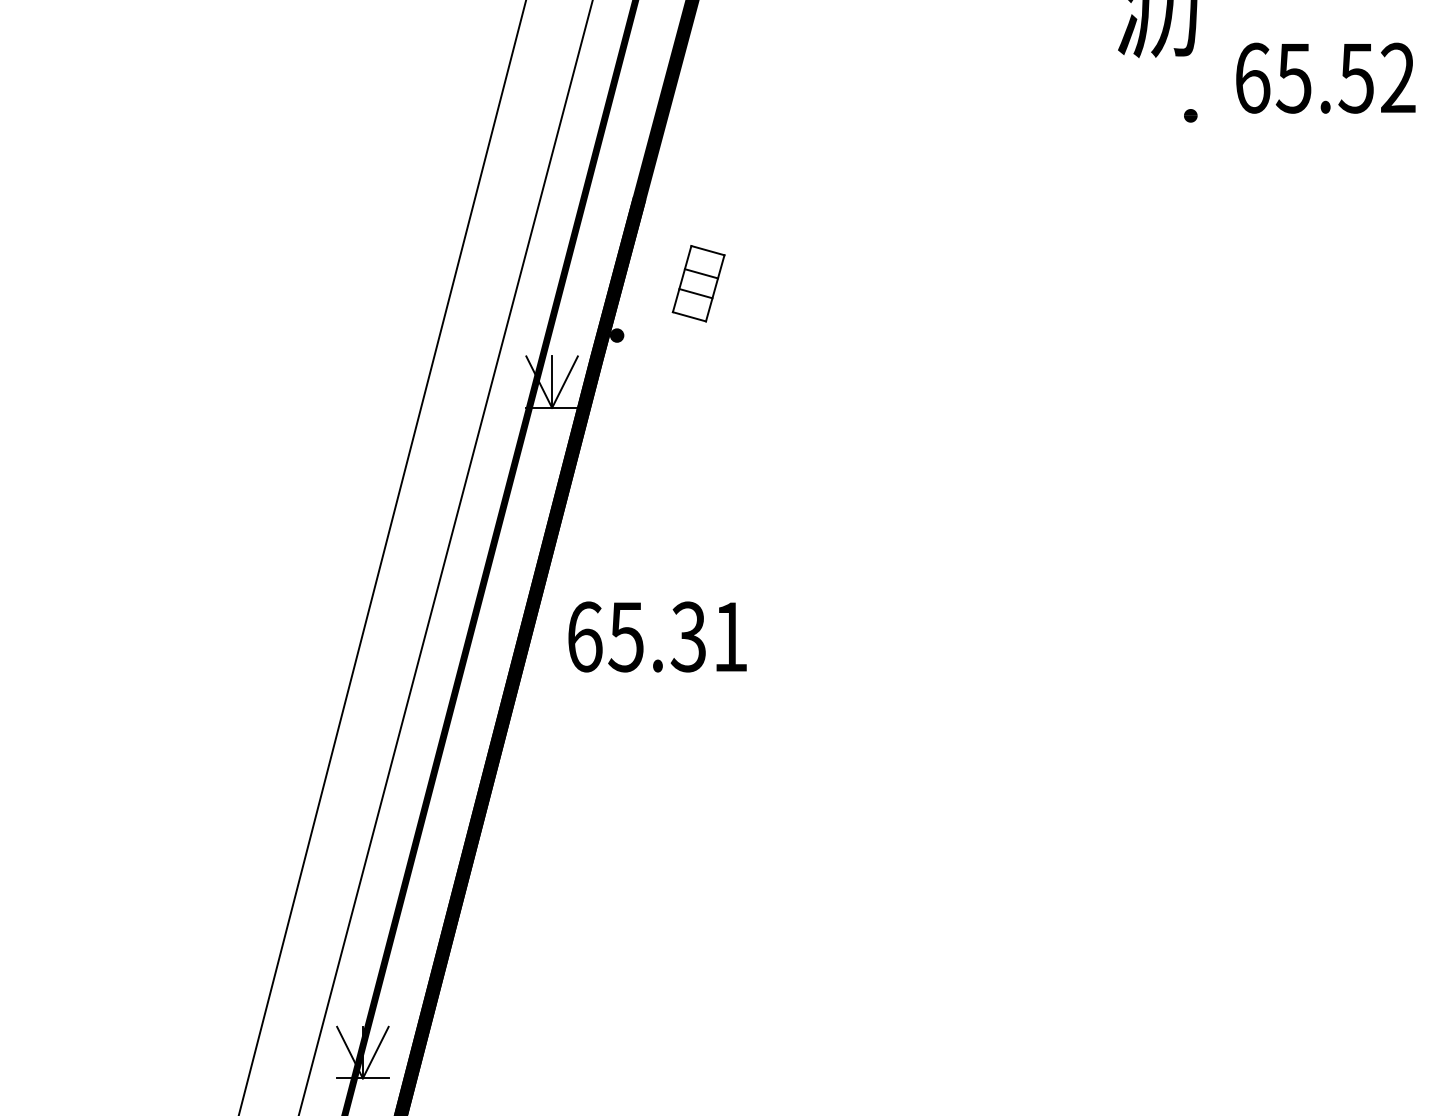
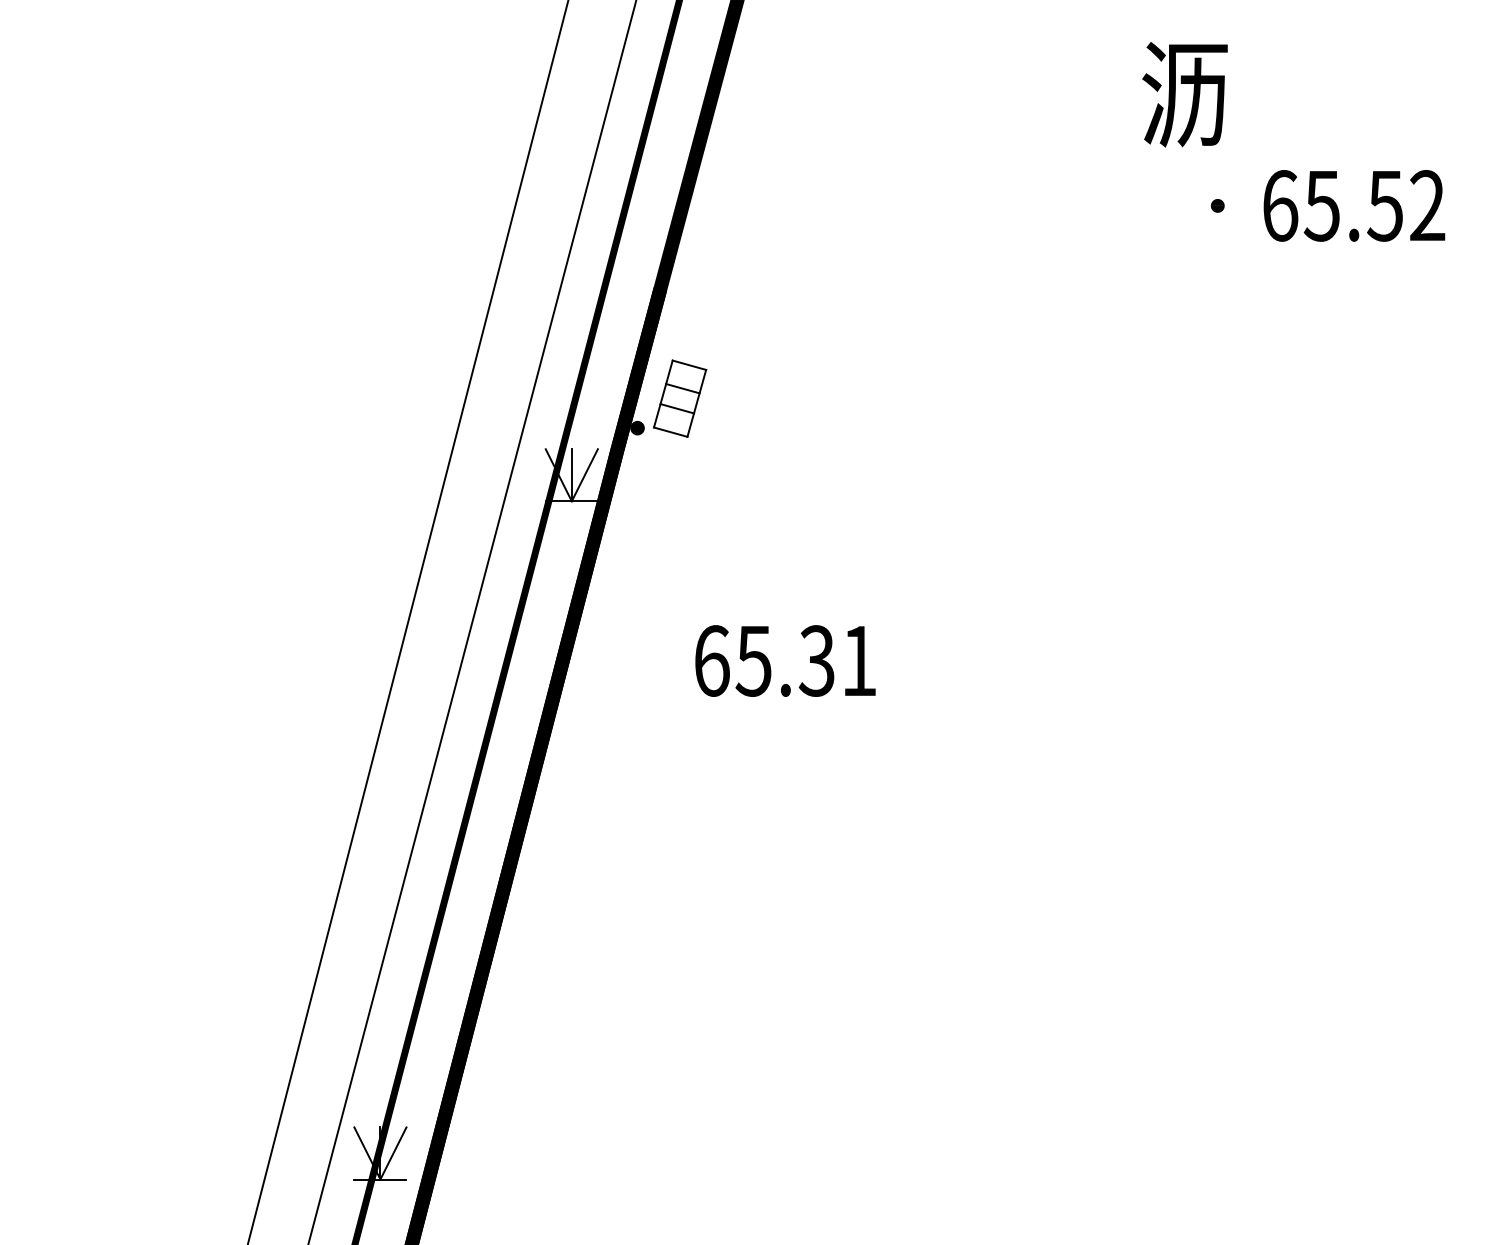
text: (1325, 77) -> (1354, 205), moved
part: (699, 283) -> (680, 398), moved
text: (657, 636) -> (785, 660), moved

